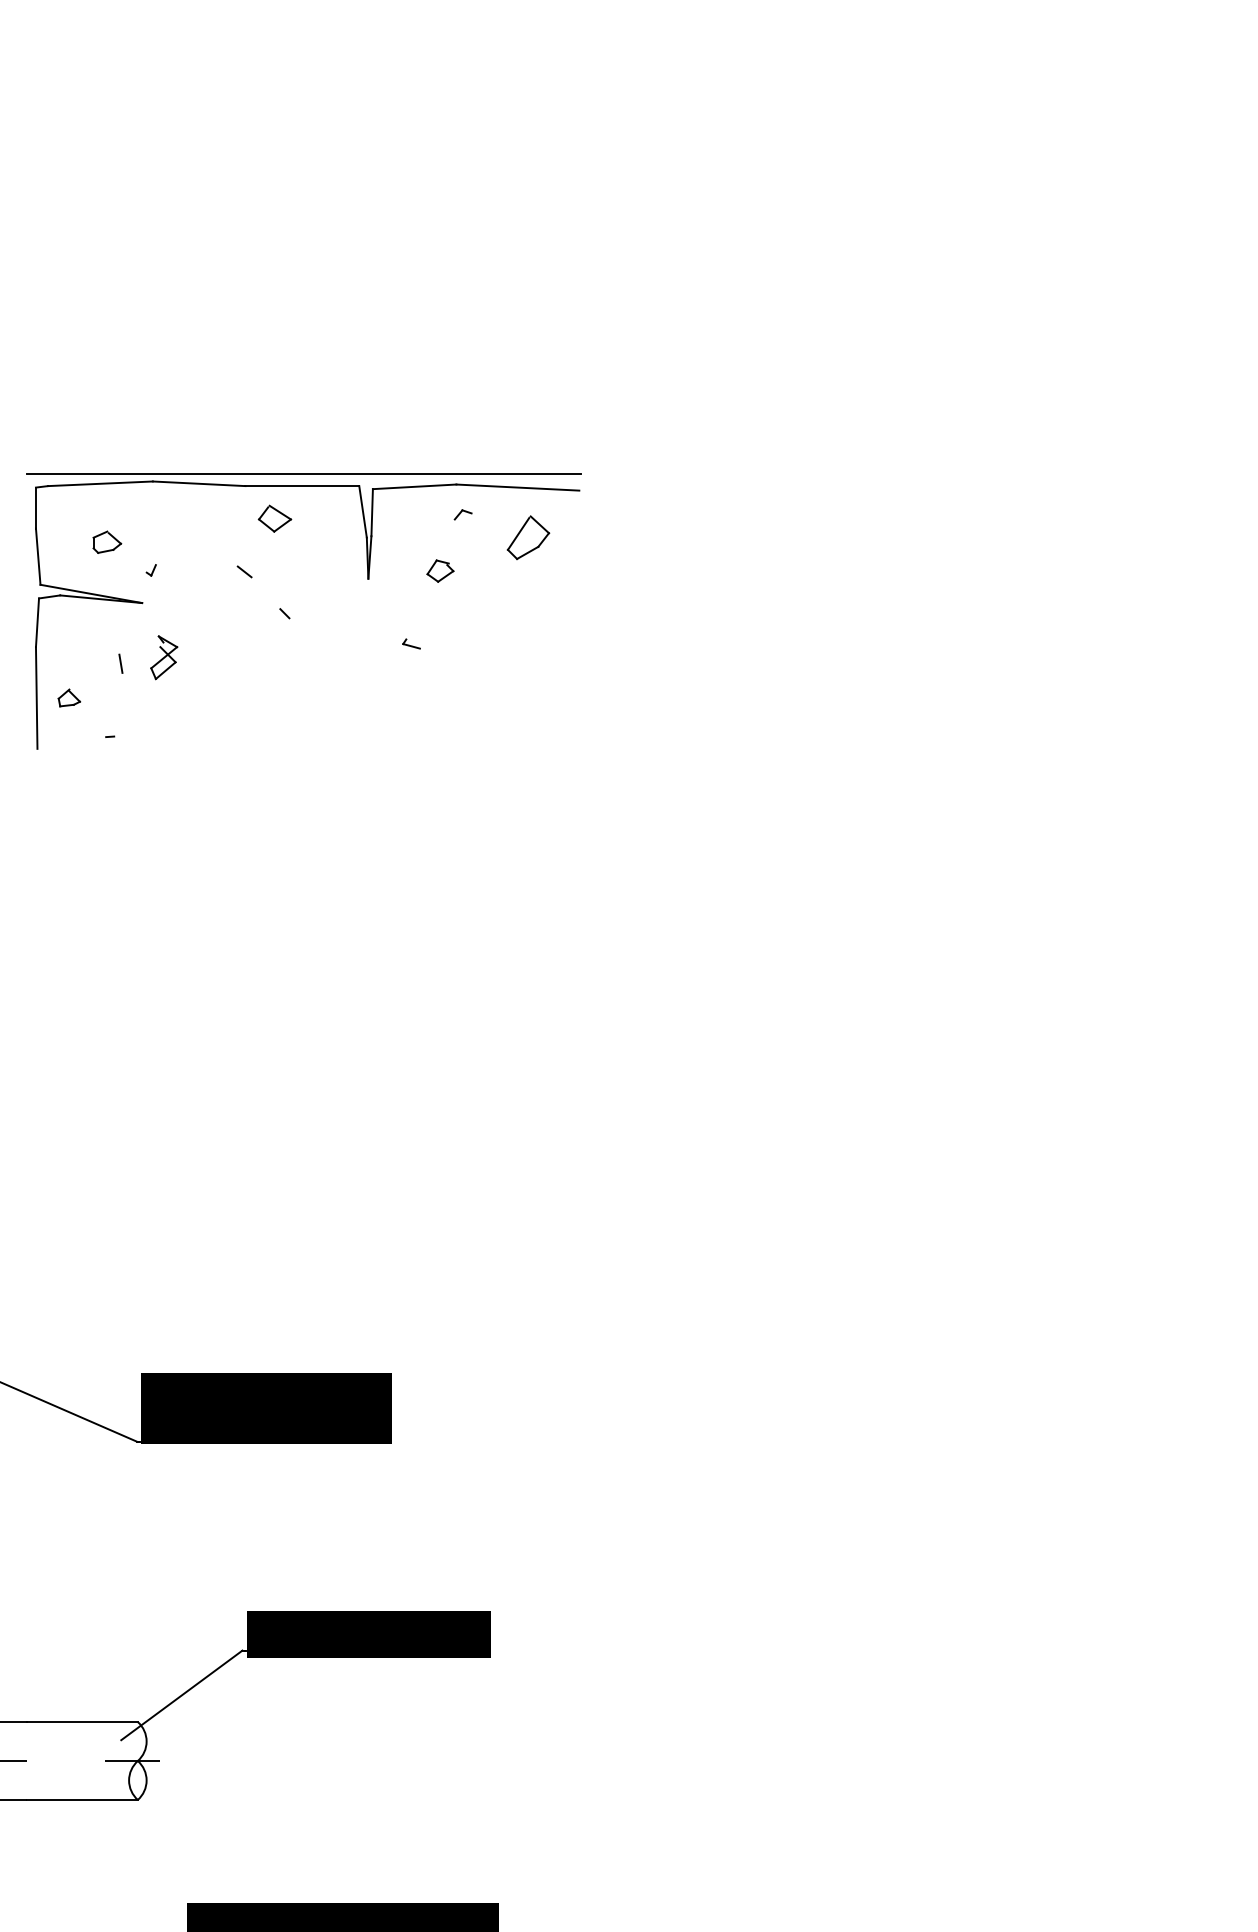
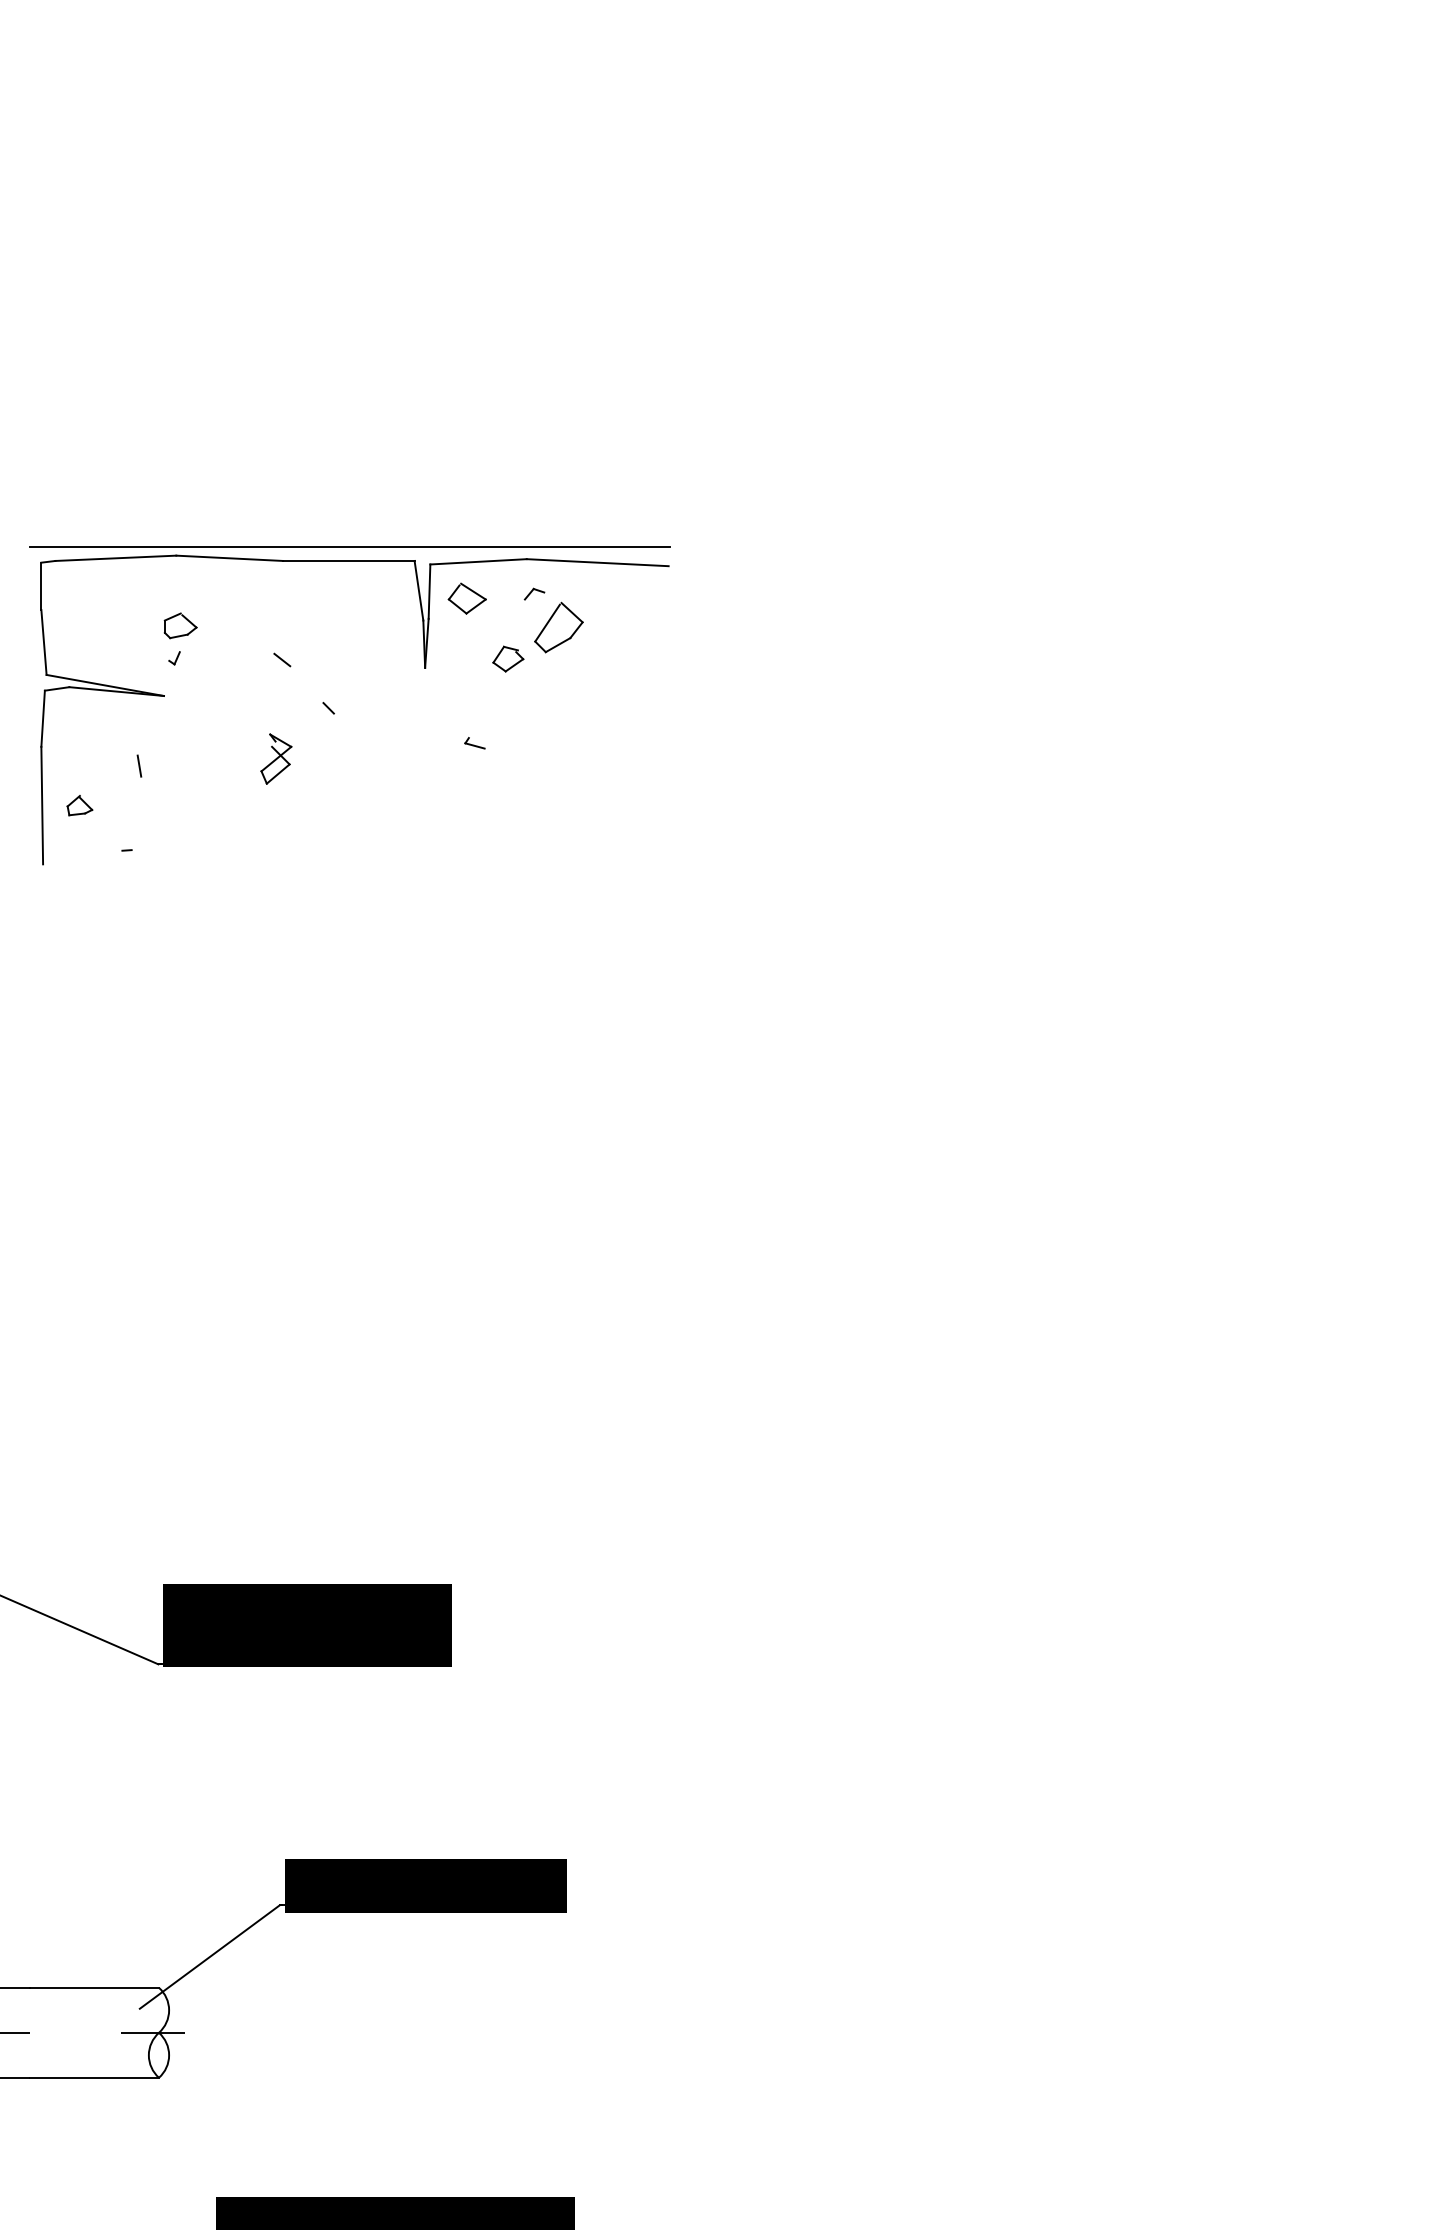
part: (274, 518) -> (466, 598), moved
part: (528, 537) -> (558, 627), moved
part: (107, 541) -> (180, 625), moved
part: (164, 657) -> (276, 758), moved

